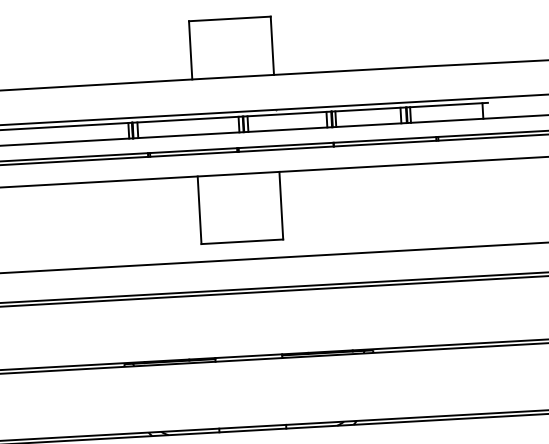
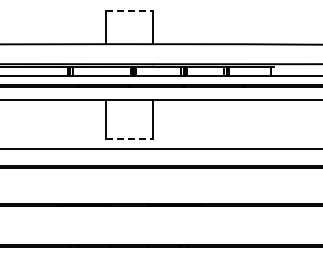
line: (230, 18) -> (129, 10), solid -> dashed
line: (242, 241) -> (129, 138), solid -> dashed

